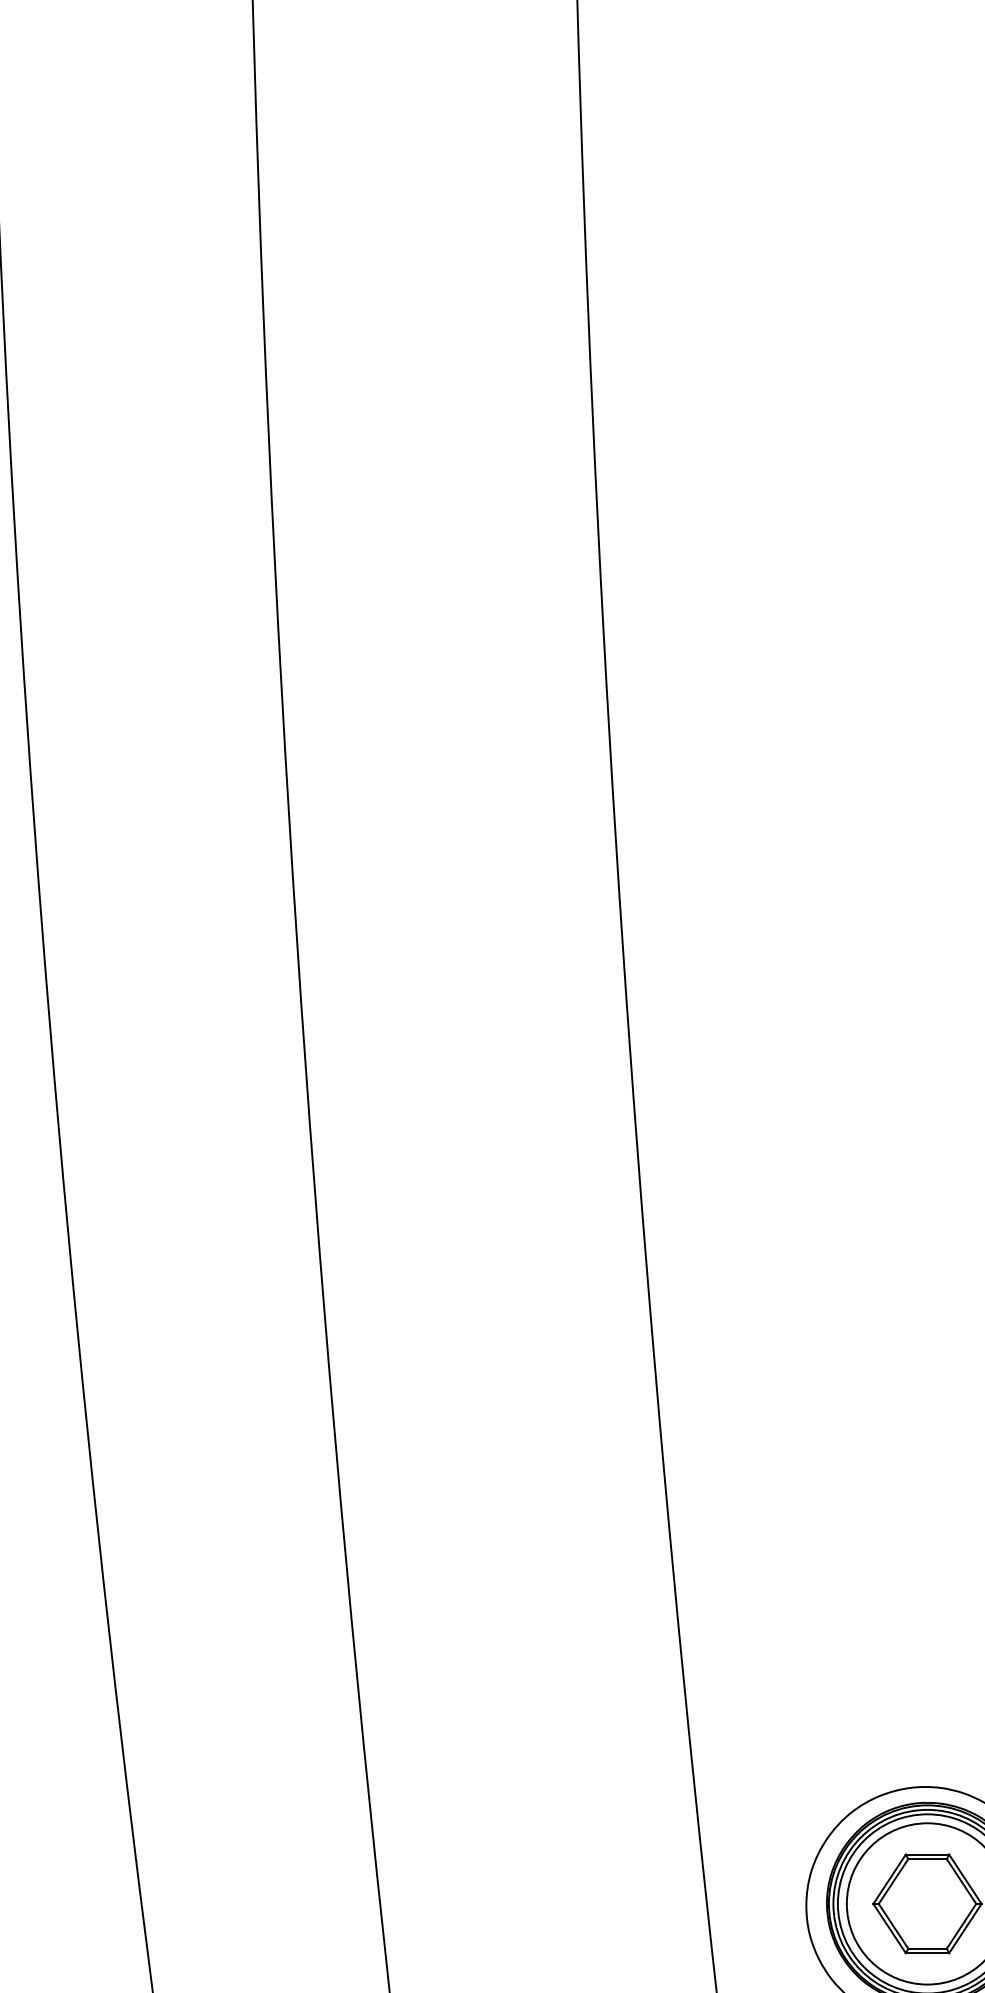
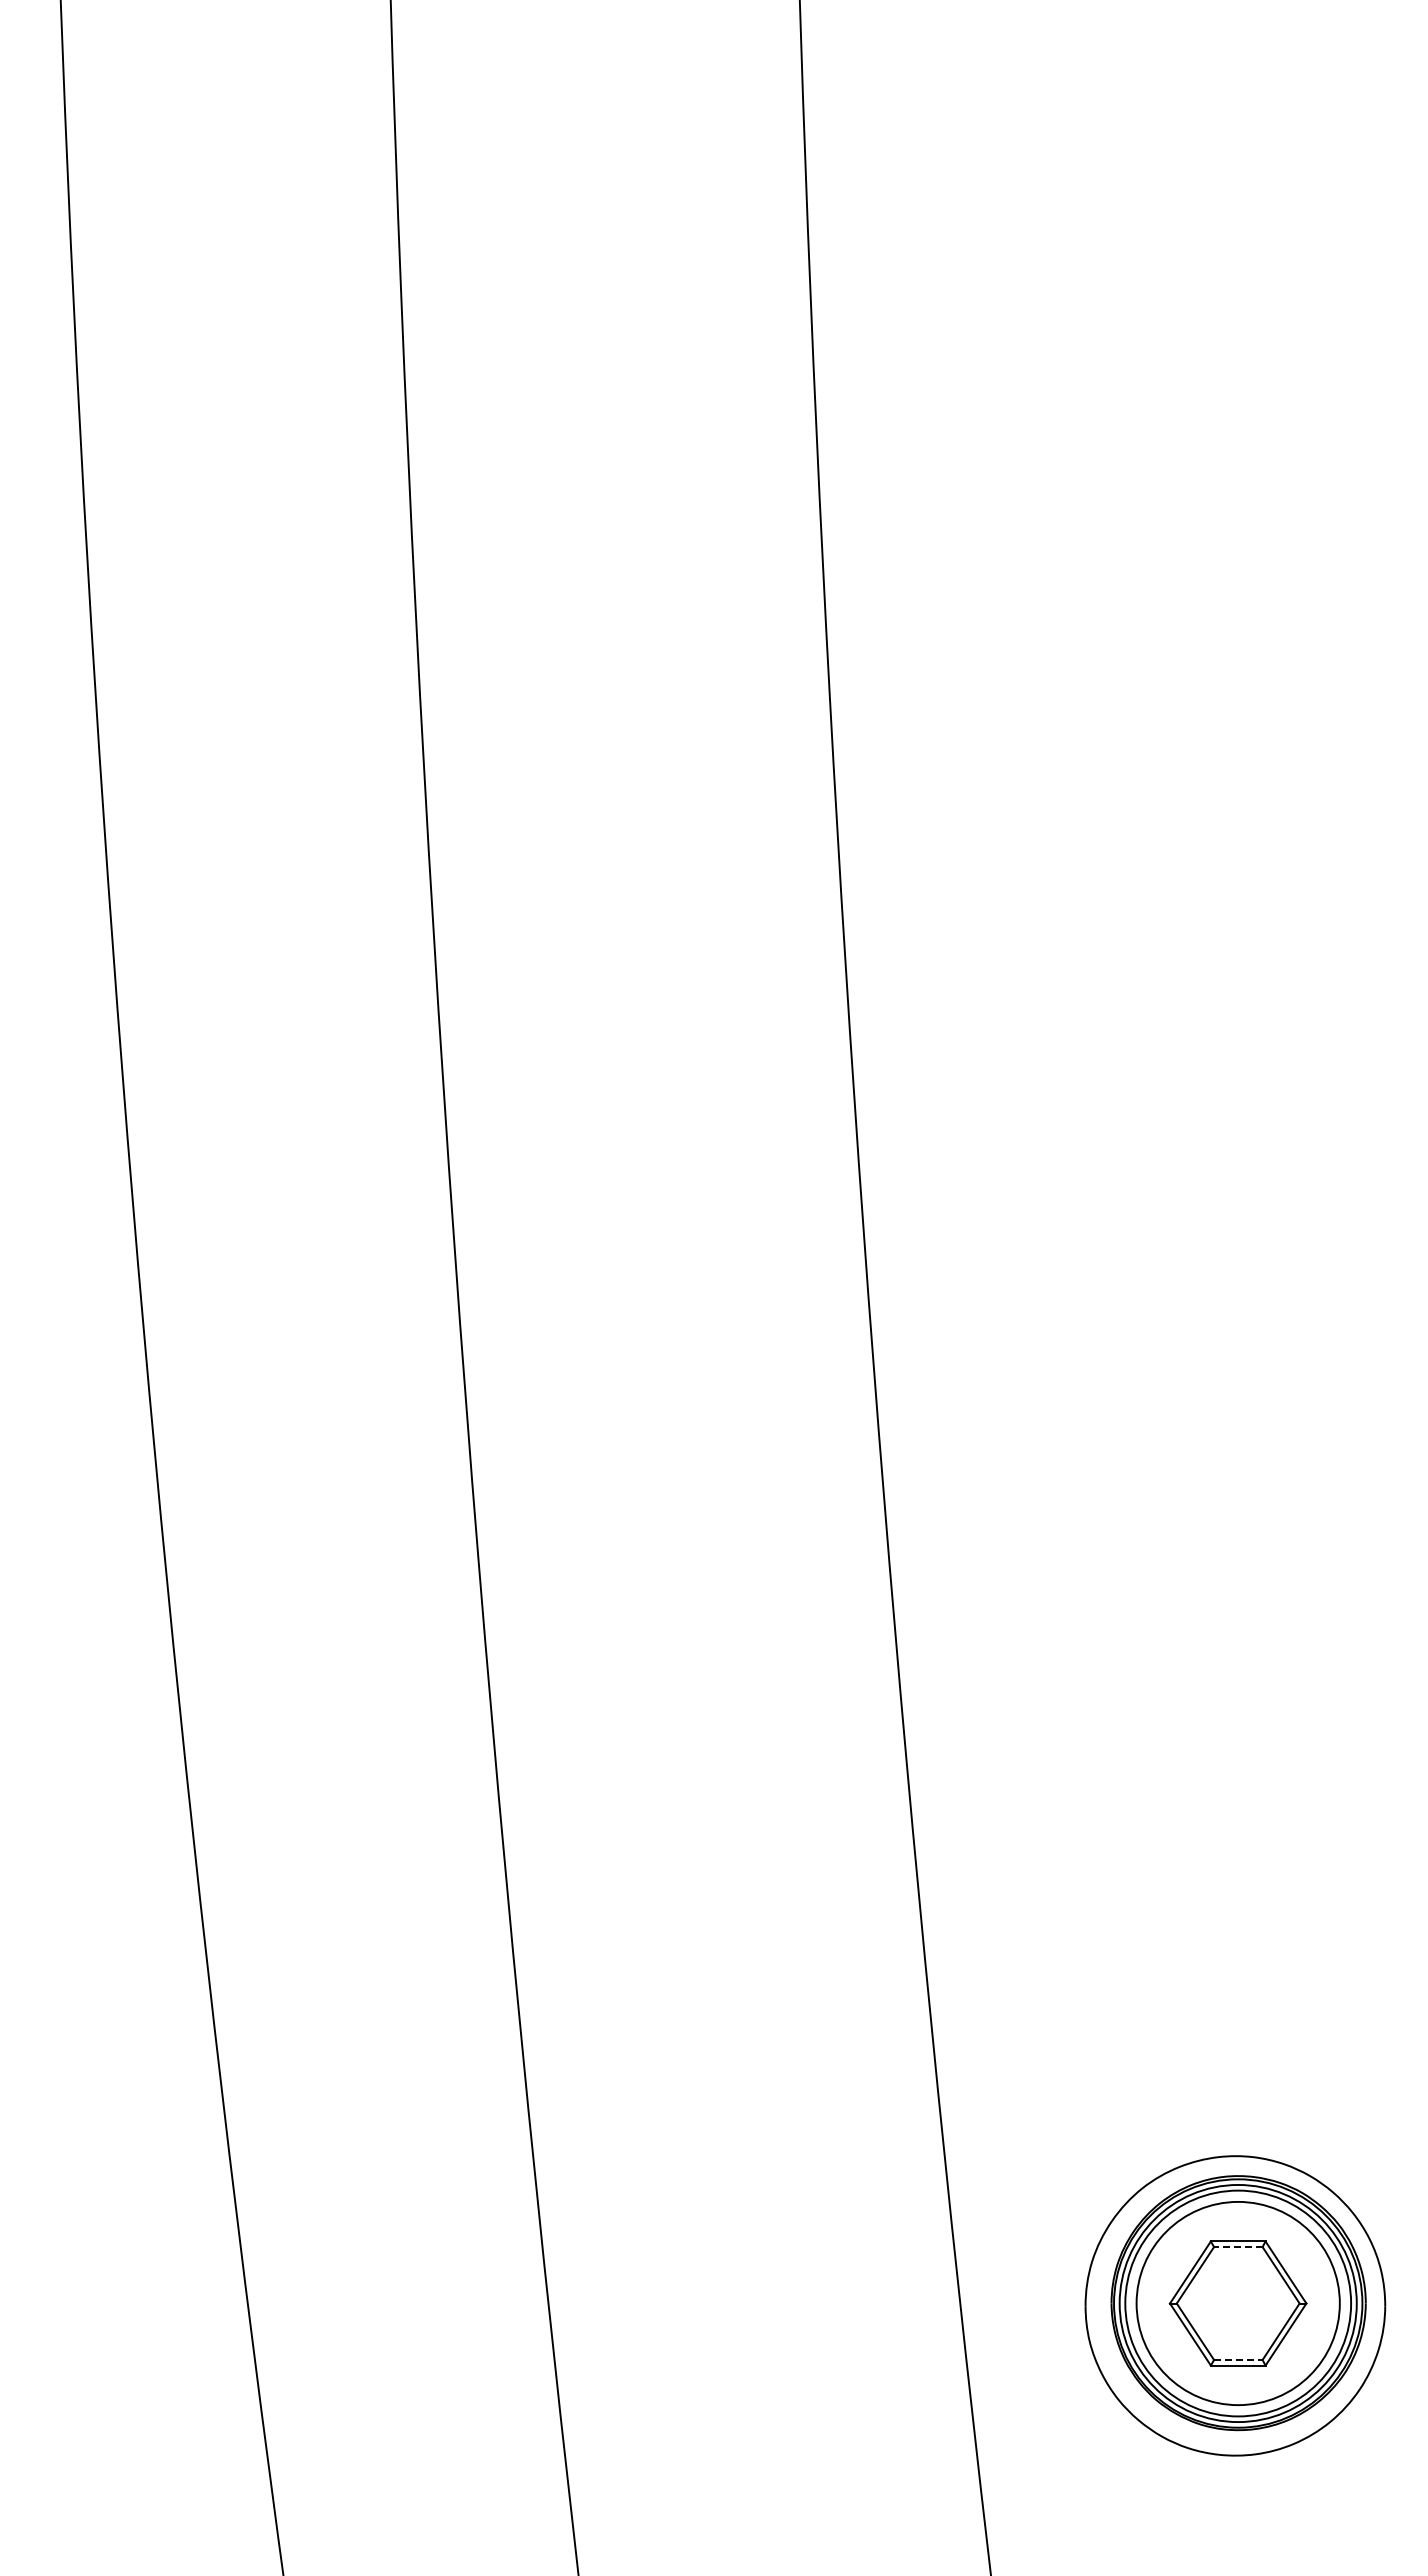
line: (926, 1859) -> (1237, 2247), solid -> dashed
line: (927, 1948) -> (1238, 2359), solid -> dashed

